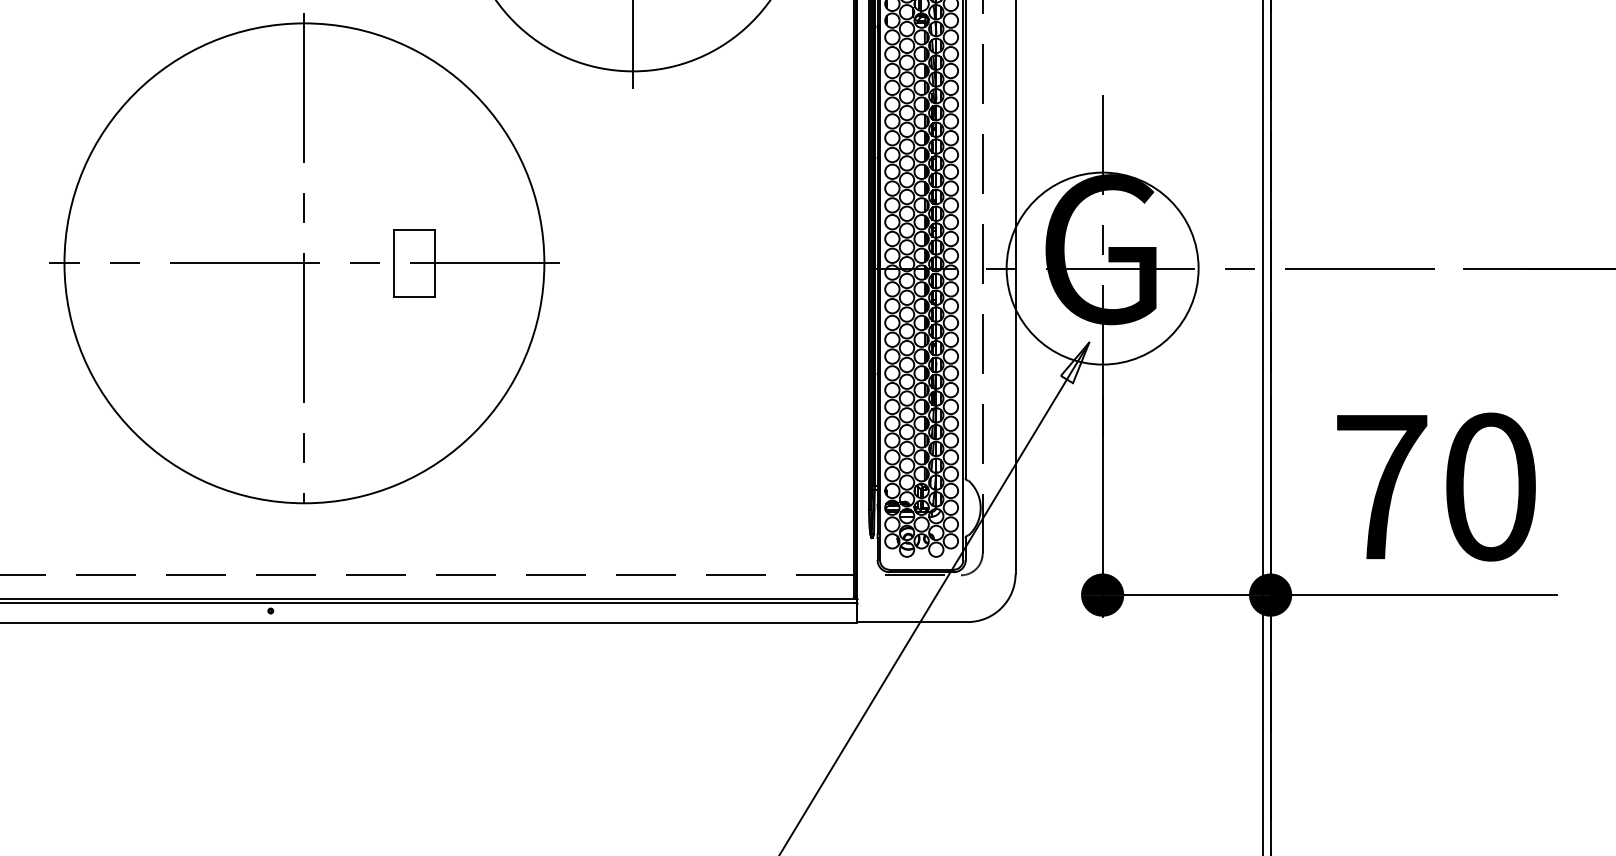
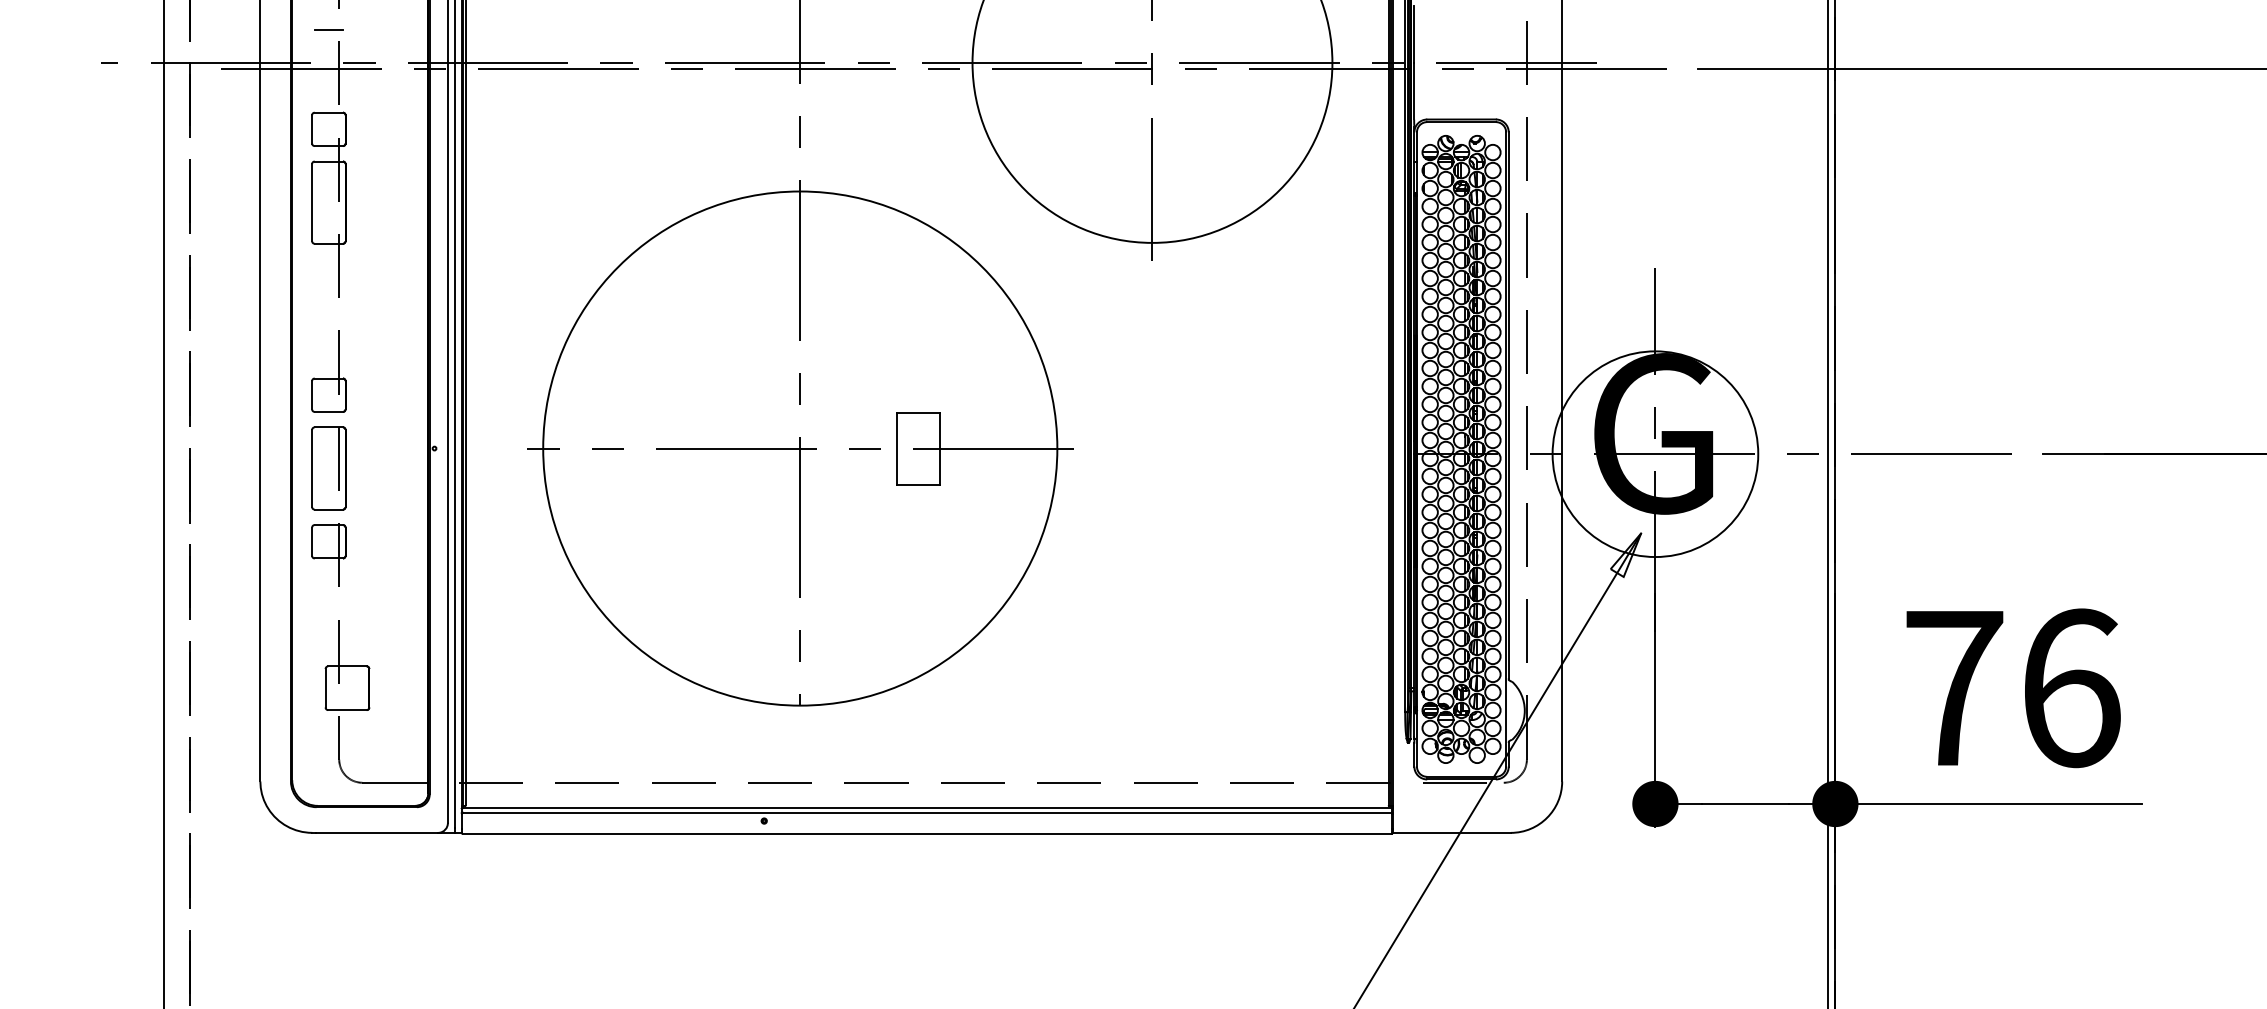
text: (1490, 487) -> (2071, 688), 70 -> 76

